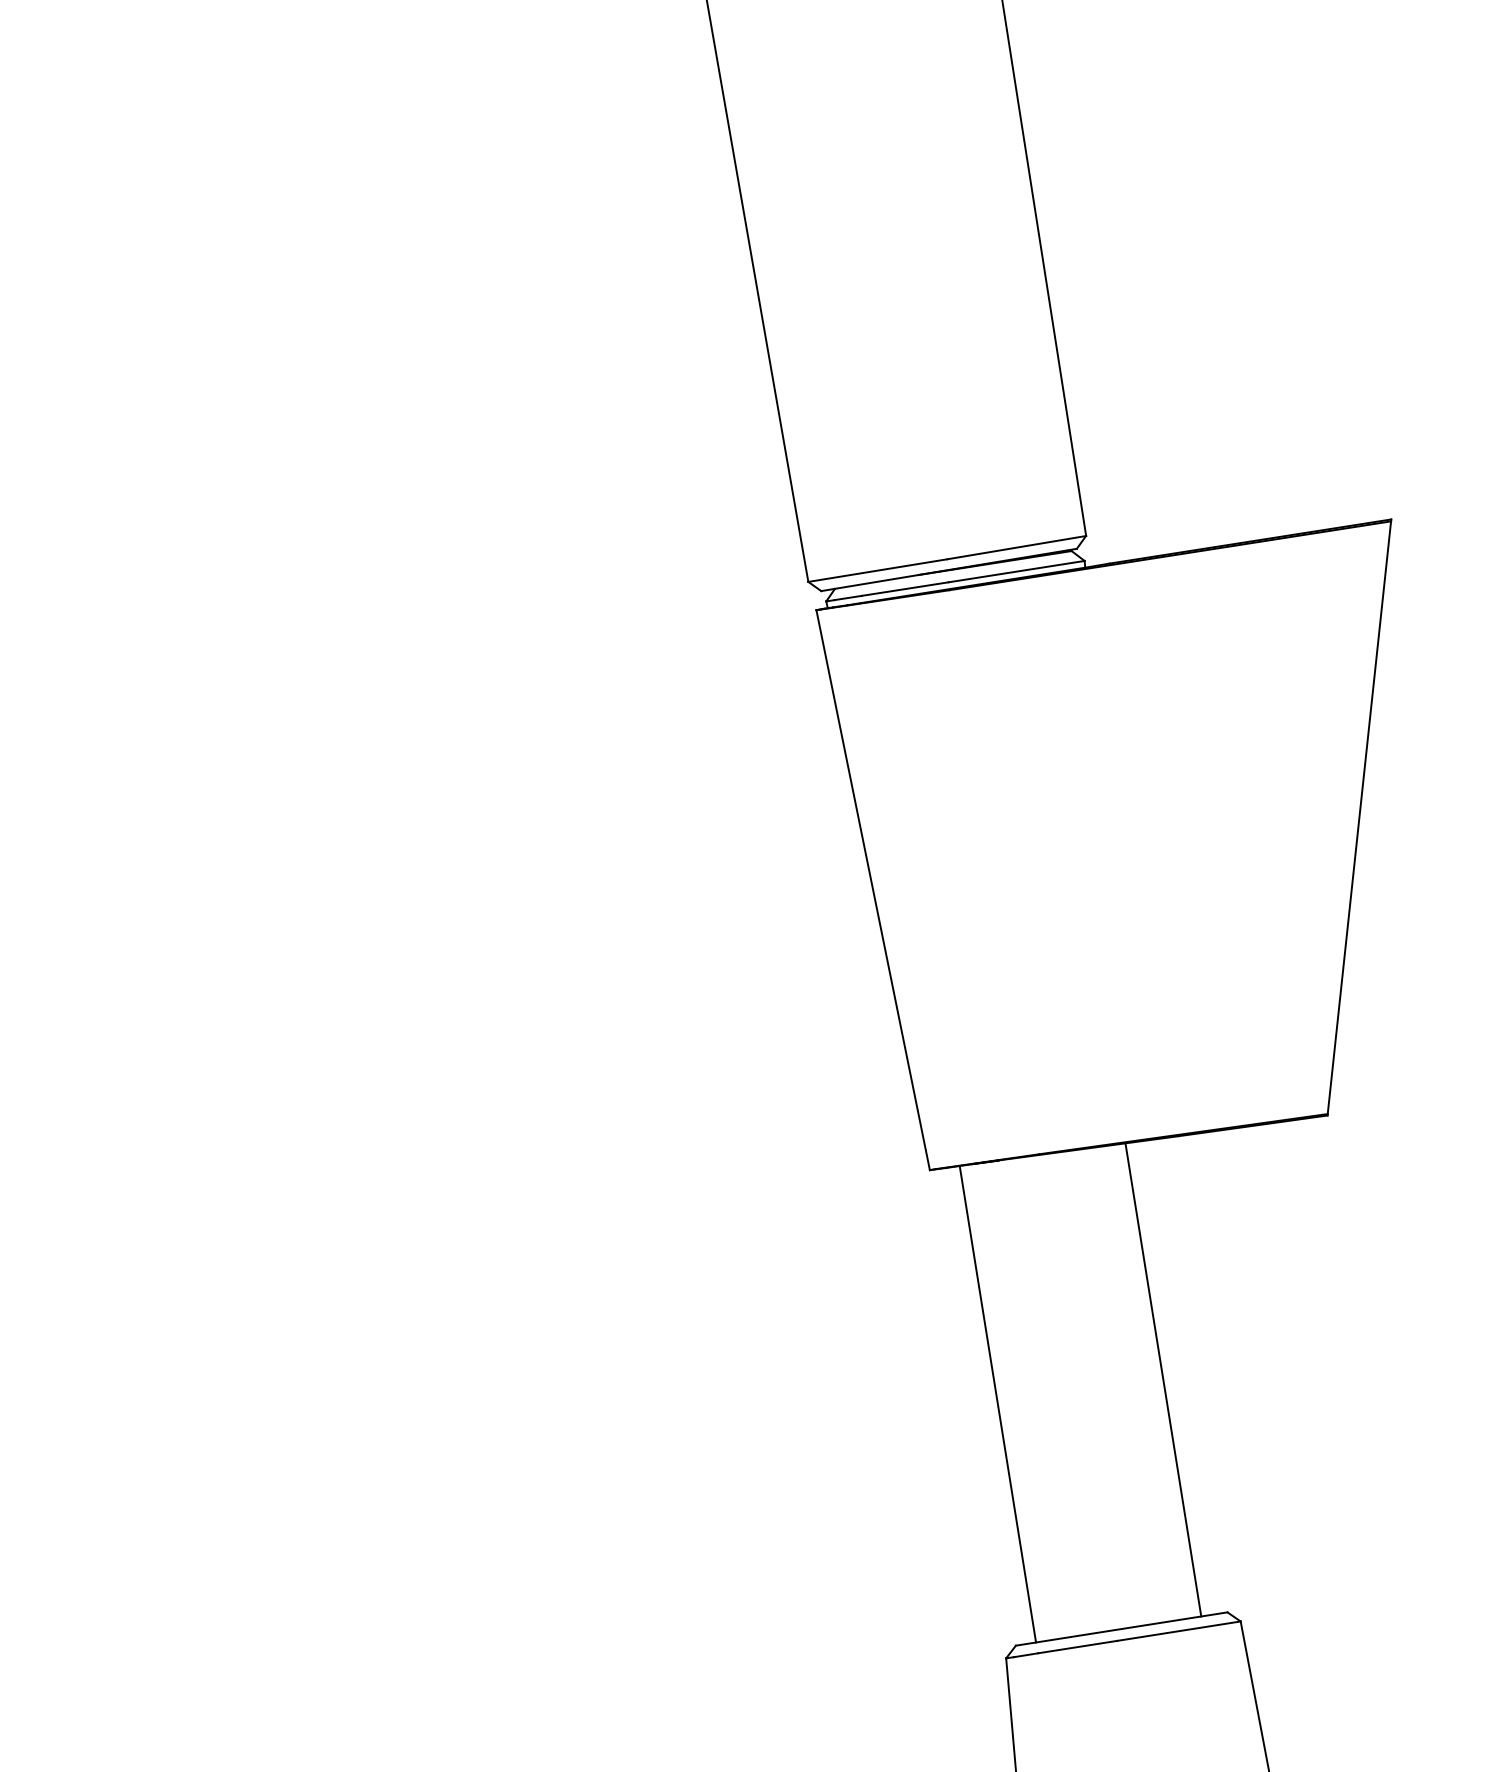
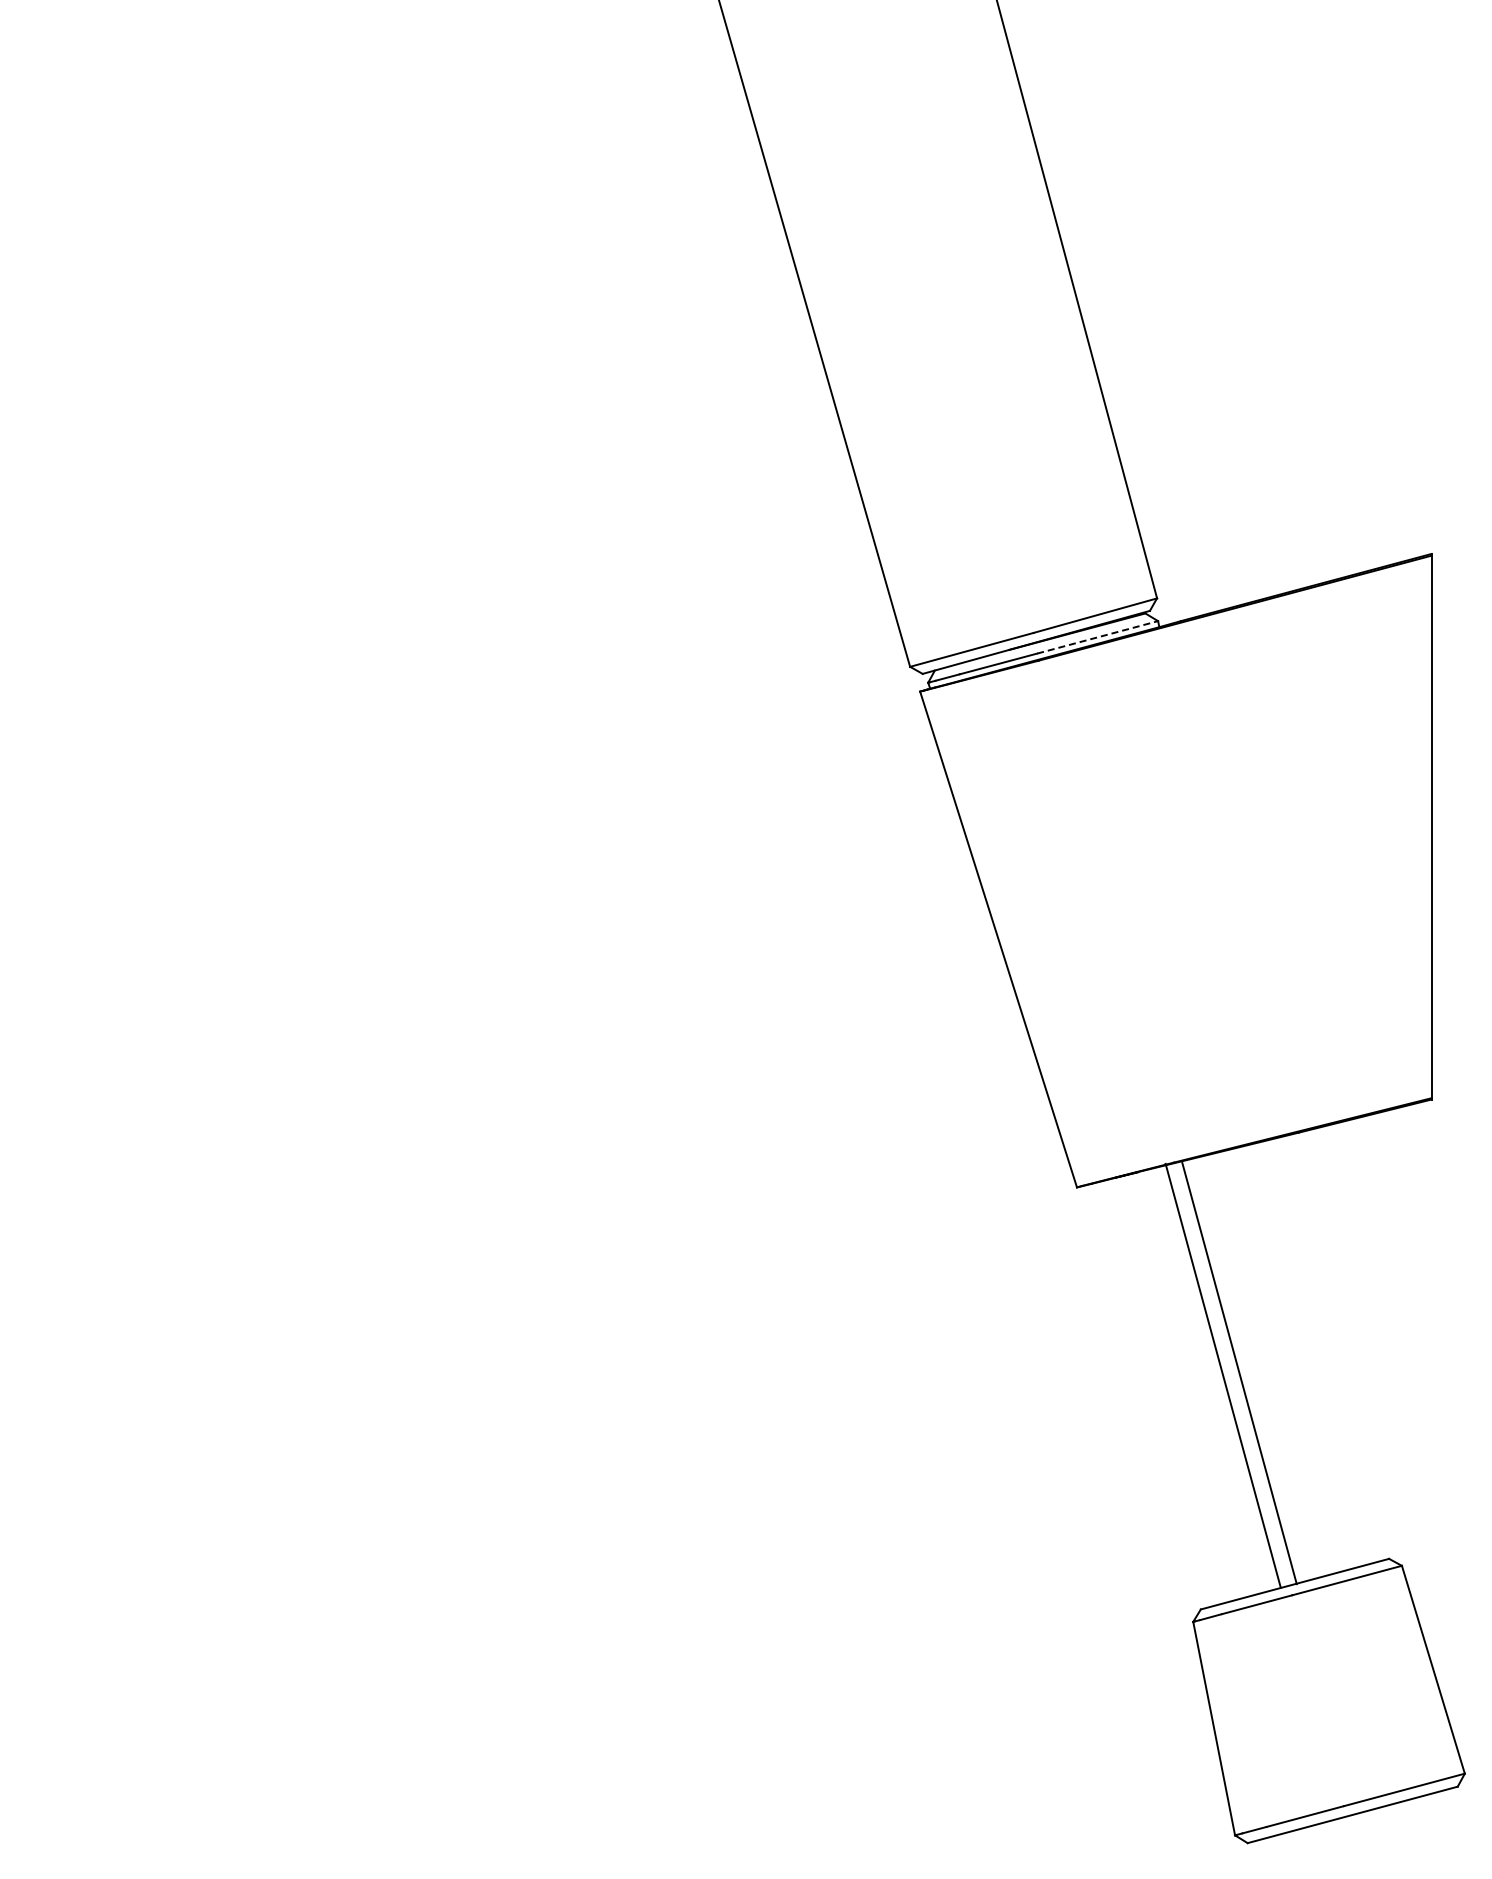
line: (1016, 571) -> (1097, 637), solid -> dashed
line: (1163, 1379) -> (1239, 1373), moved
line: (997, 1403) -> (1222, 1375), moved

